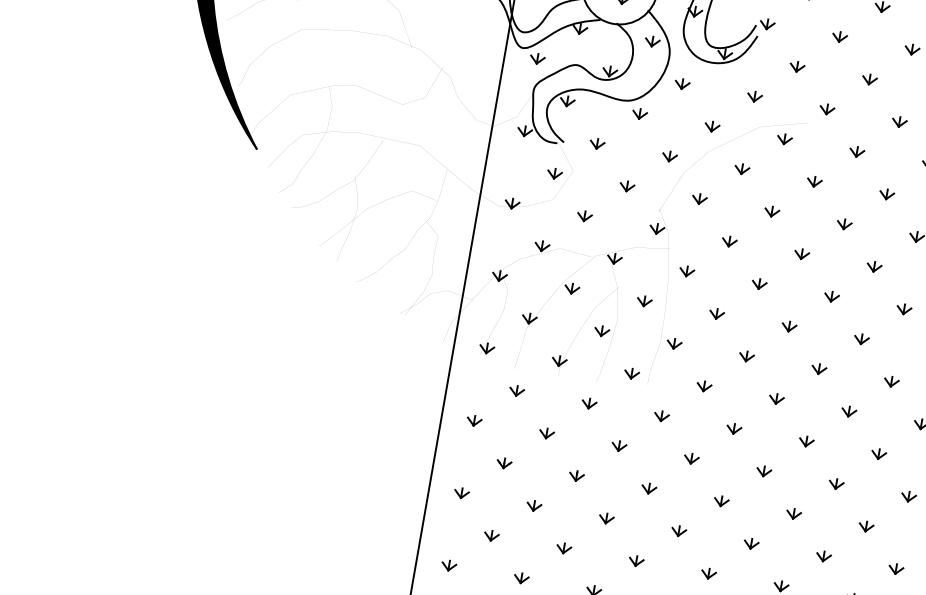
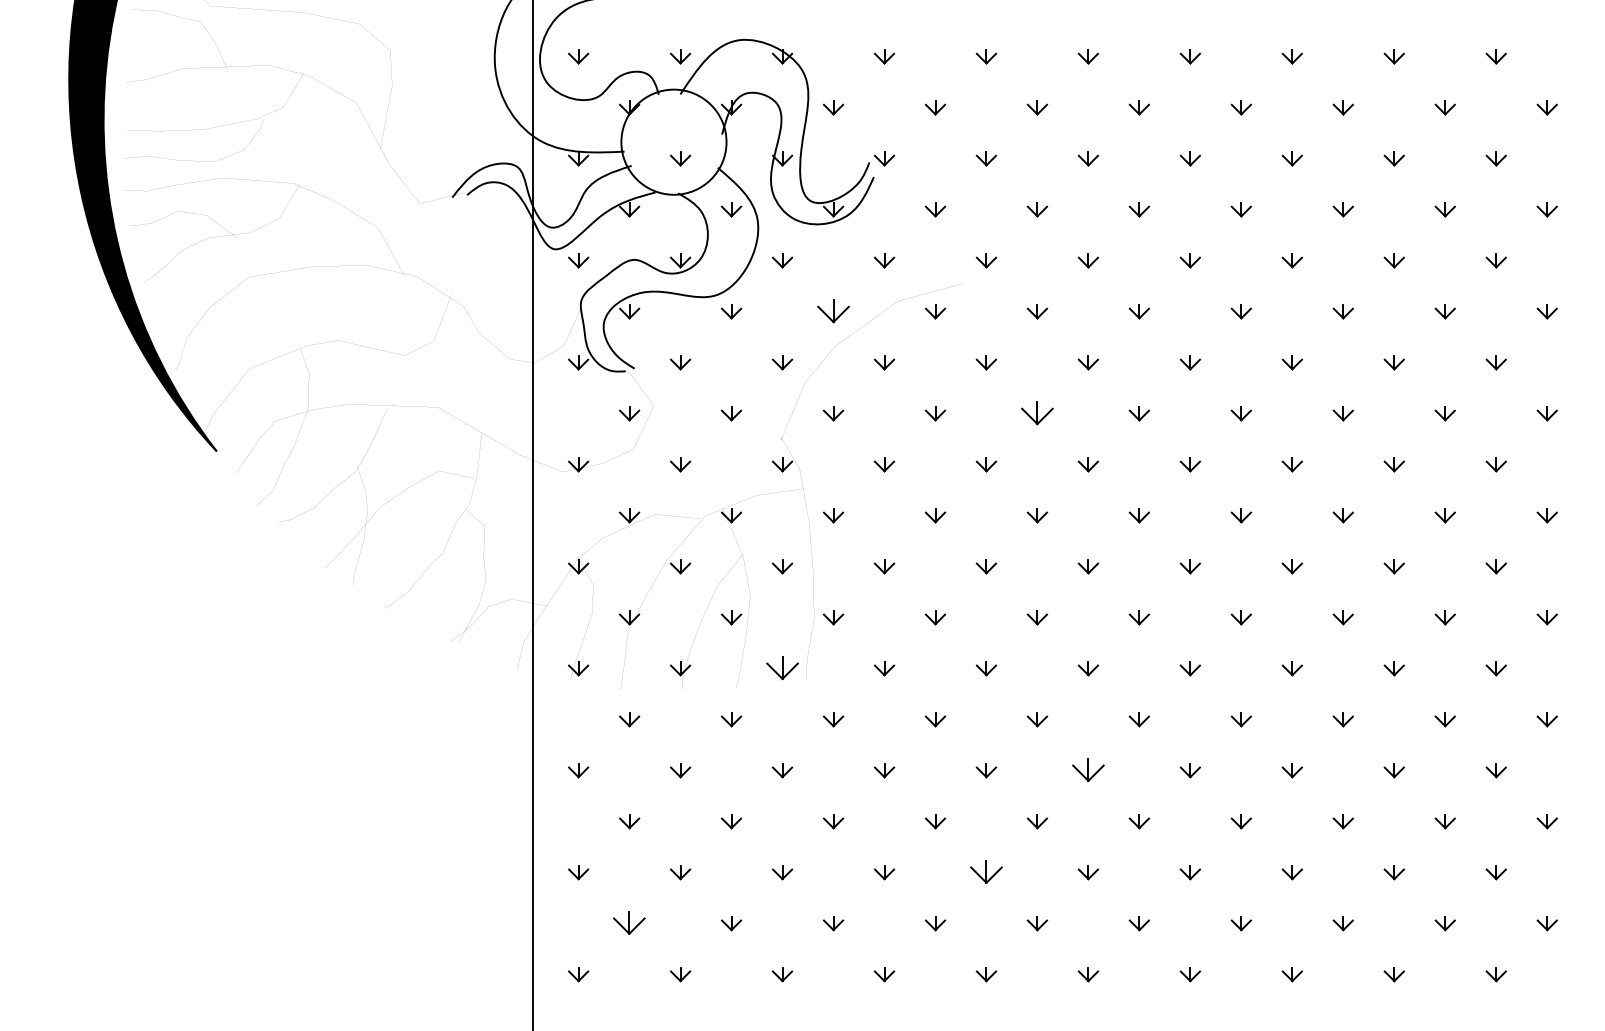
part: (712, 126) -> (833, 311), size x1.6
part: (844, 224) -> (1037, 413), size x1.6
part: (631, 373) -> (782, 668), size x1.6
part: (836, 484) -> (1088, 770), size x1.6
part: (491, 535) -> (629, 923), size x1.6
part: (751, 543) -> (986, 872), size x1.6

